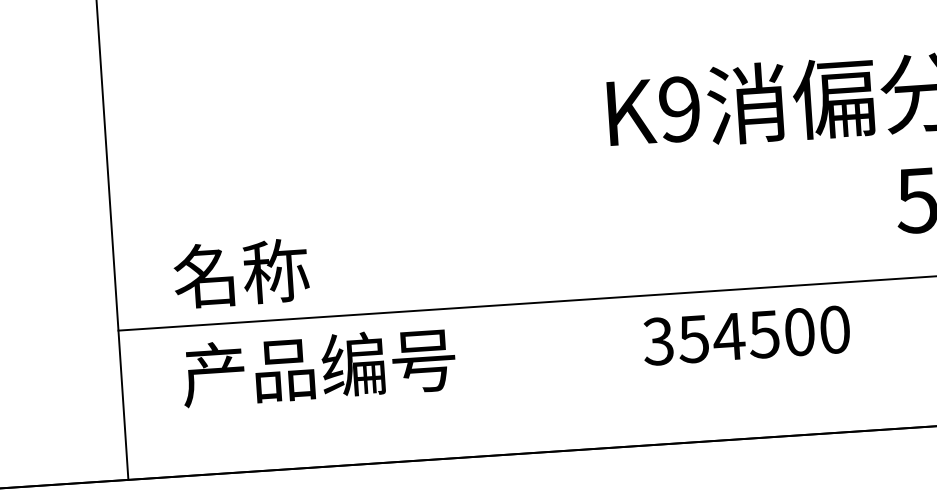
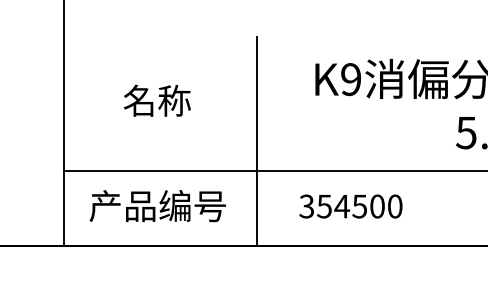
line: (500, 245) -> (257, 141), added
text: (239, 272) -> (156, 100), moved
text: (745, 335) -> (350, 206), moved
text: (318, 368) -> (157, 206), moved

